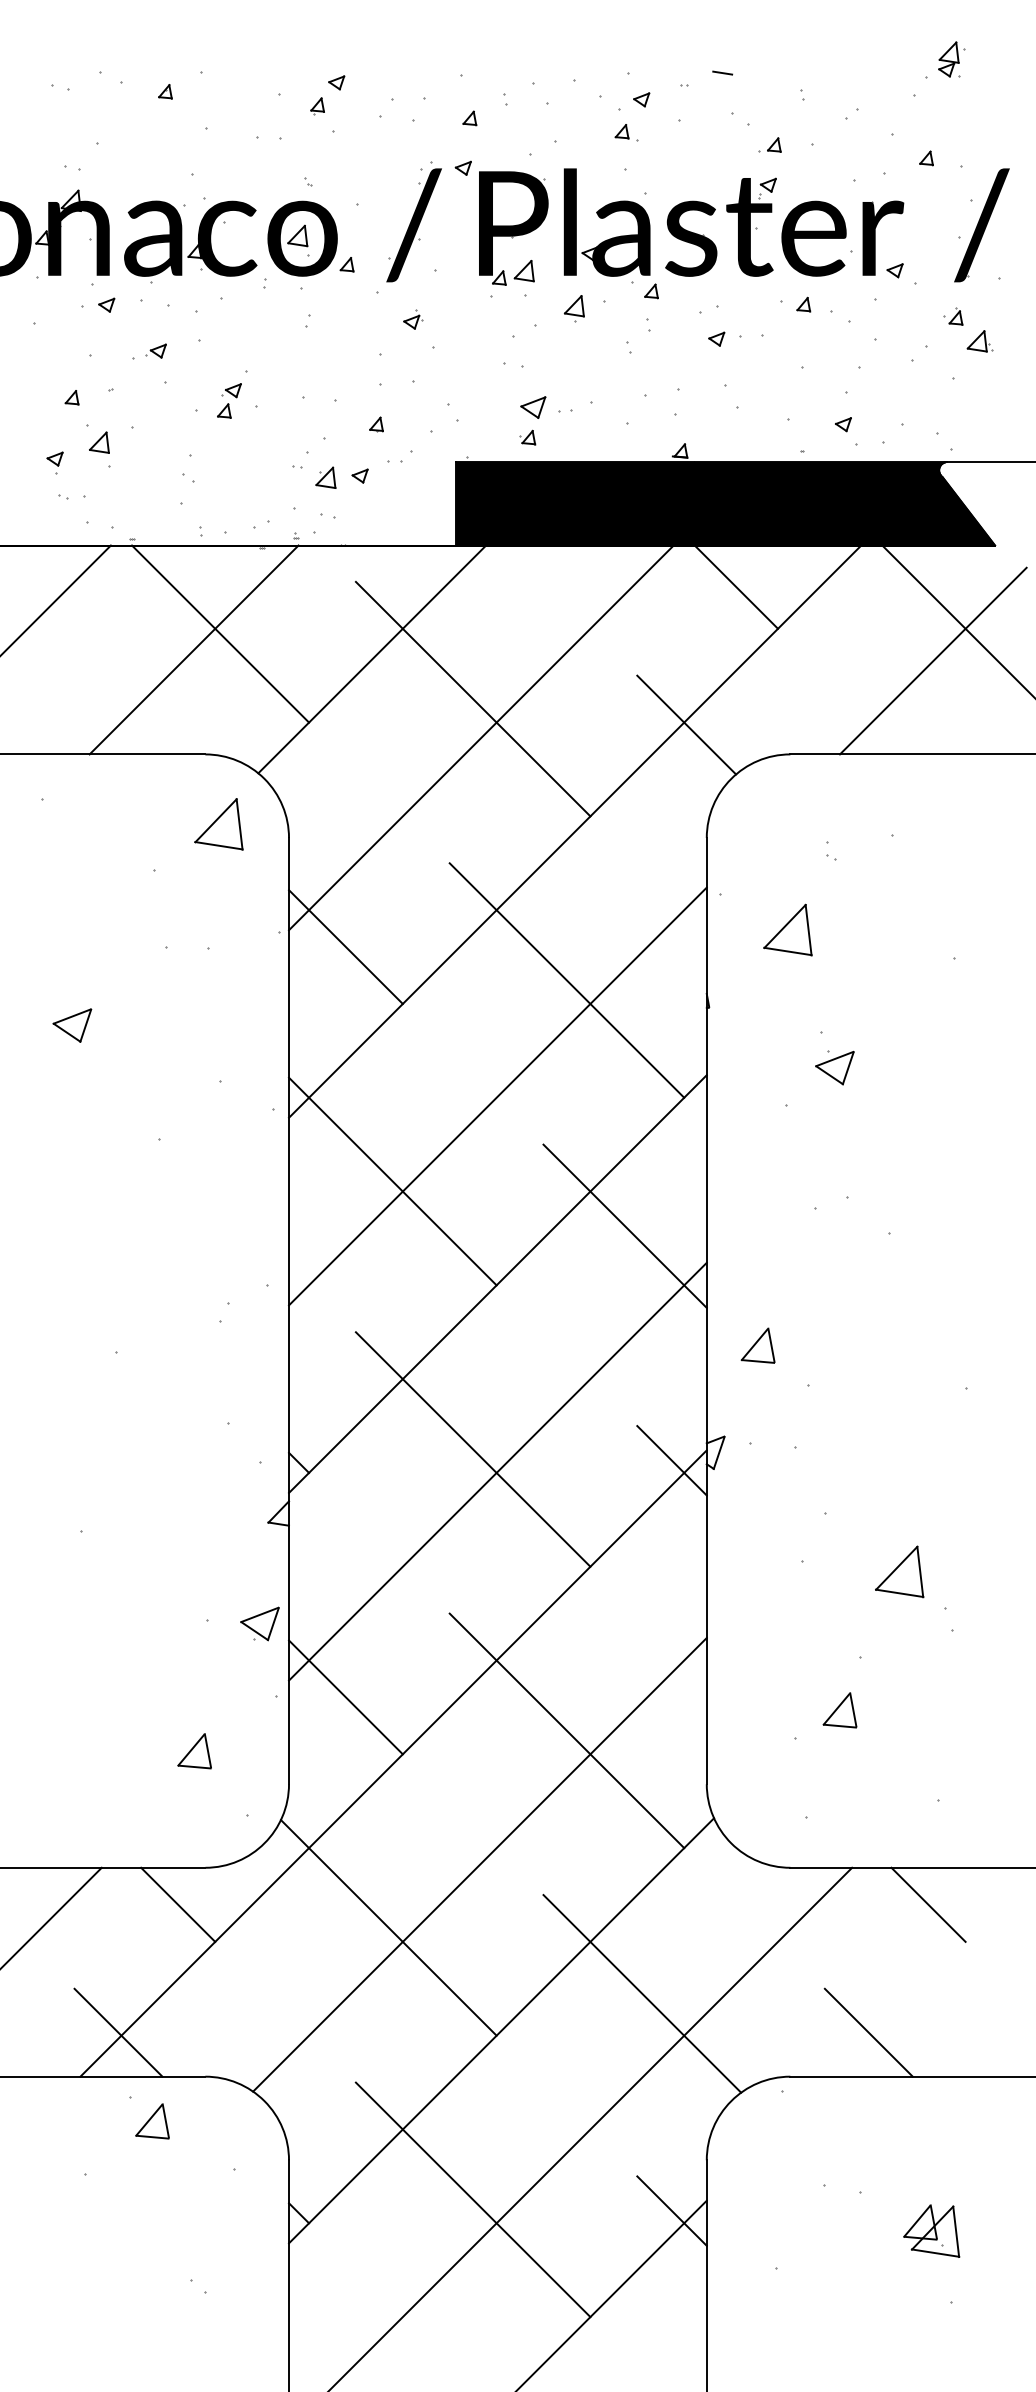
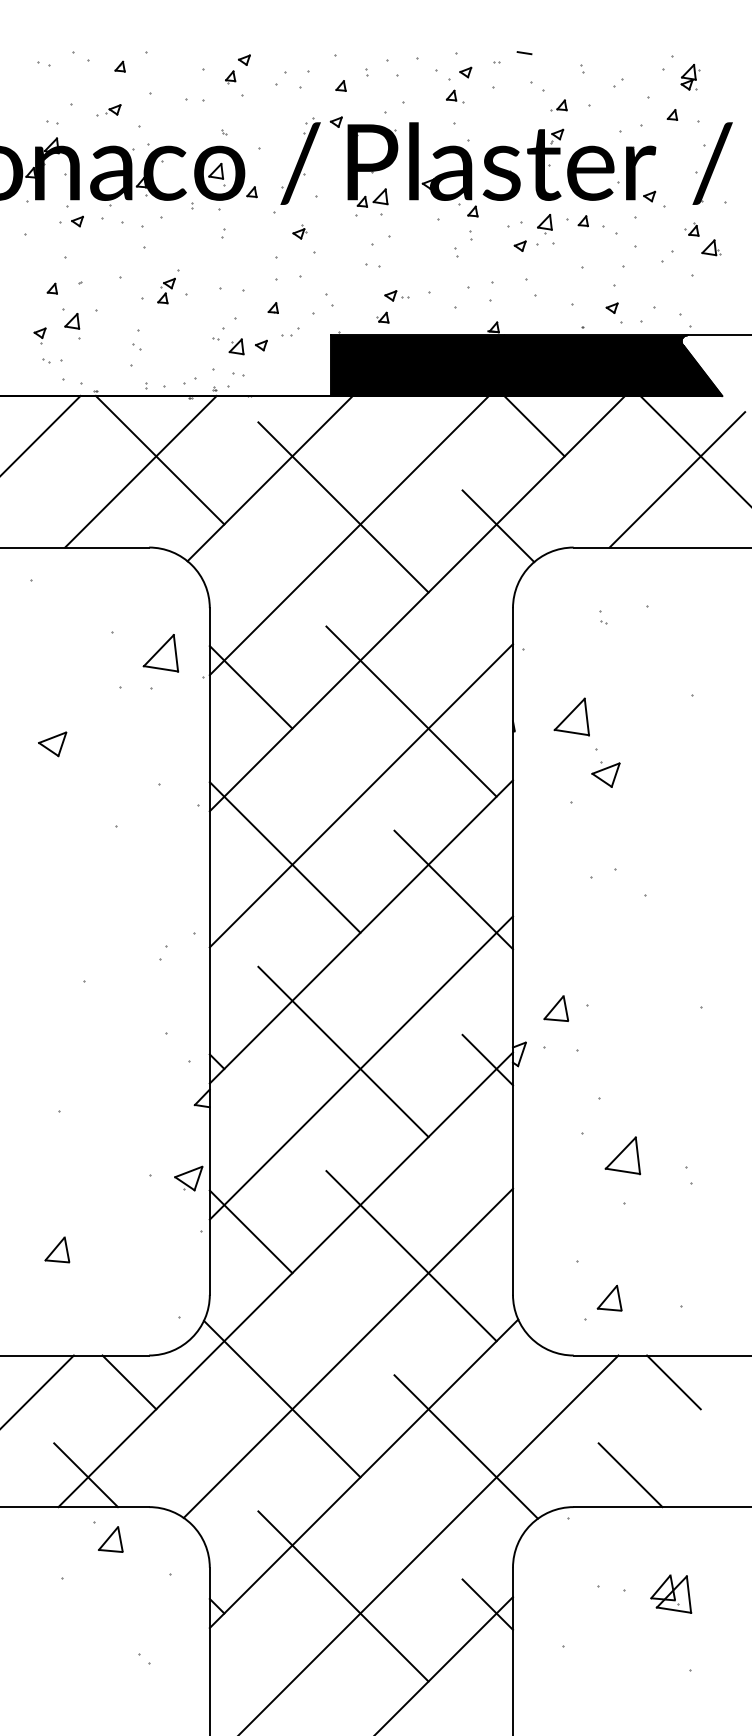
part: (951, 59) -> (690, 77), moved
part: (573, 309) -> (544, 224), moved
part: (149, 351) -> (108, 110), moved
part: (546, 407) -> (396, 295), size x0.62
part: (218, 824) -> (160, 653), moved
part: (787, 929) -> (571, 716), moved
part: (758, 1345) -> (556, 1008), moved
part: (899, 1571) -> (622, 1155), moved
part: (839, 1709) -> (609, 1297), moved
part: (194, 1750) -> (57, 1249), moved
part: (932, 2230) -> (671, 1593), moved

